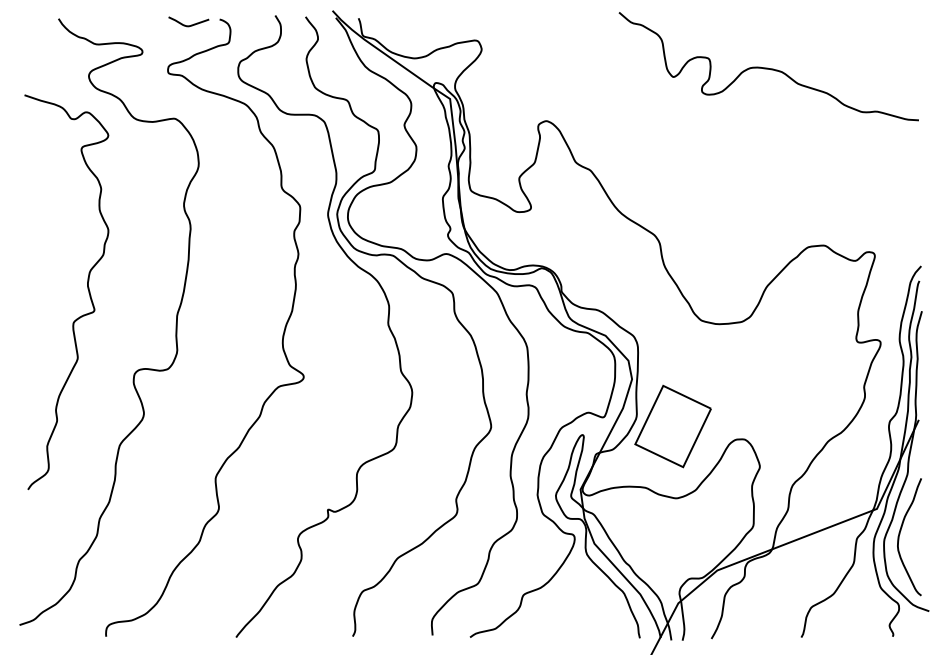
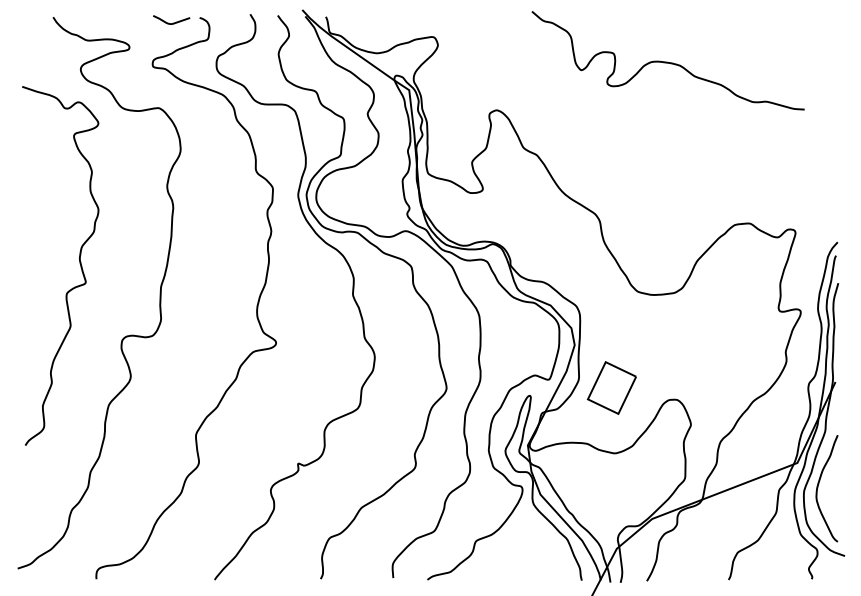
curve: (767, 67) -> (666, 61), moved
part: (672, 426) -> (611, 388), size x0.7

